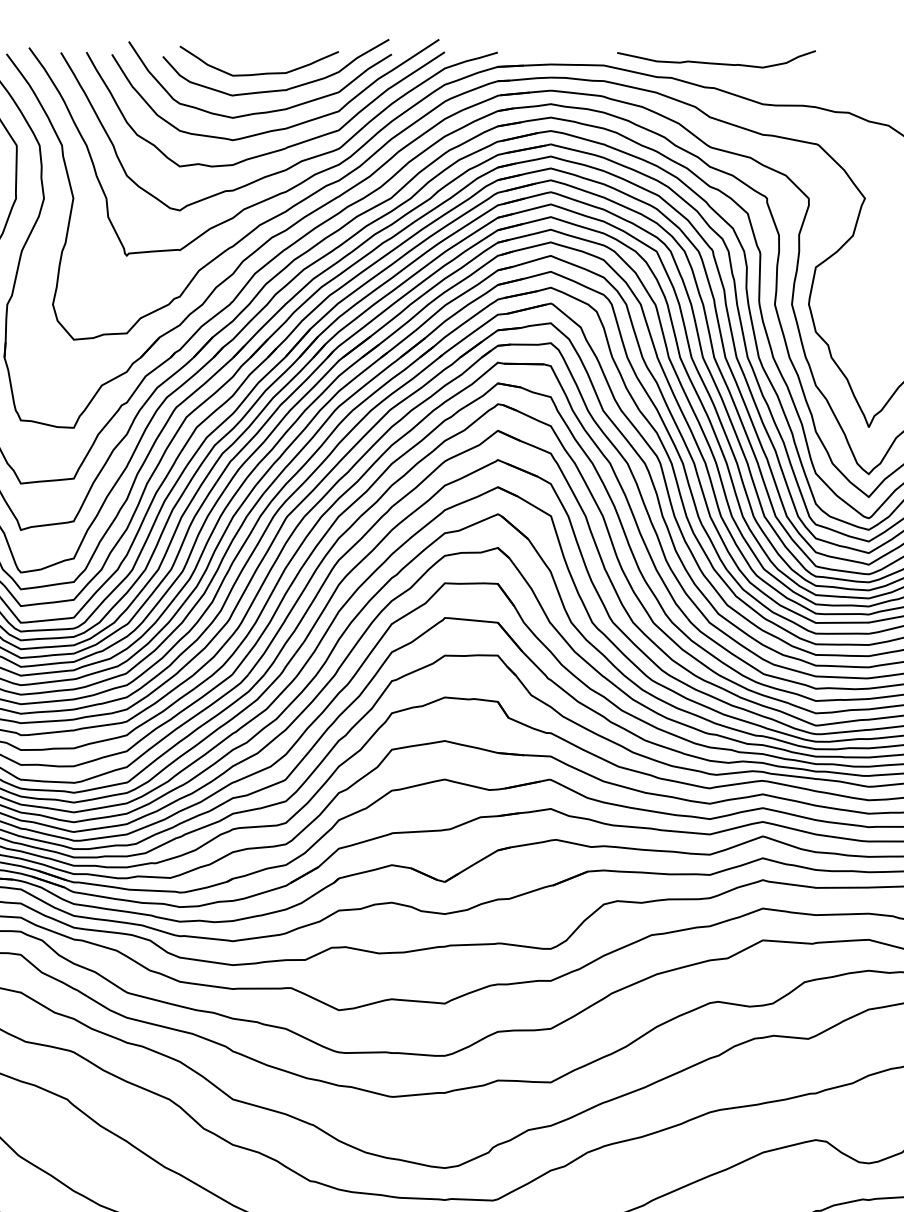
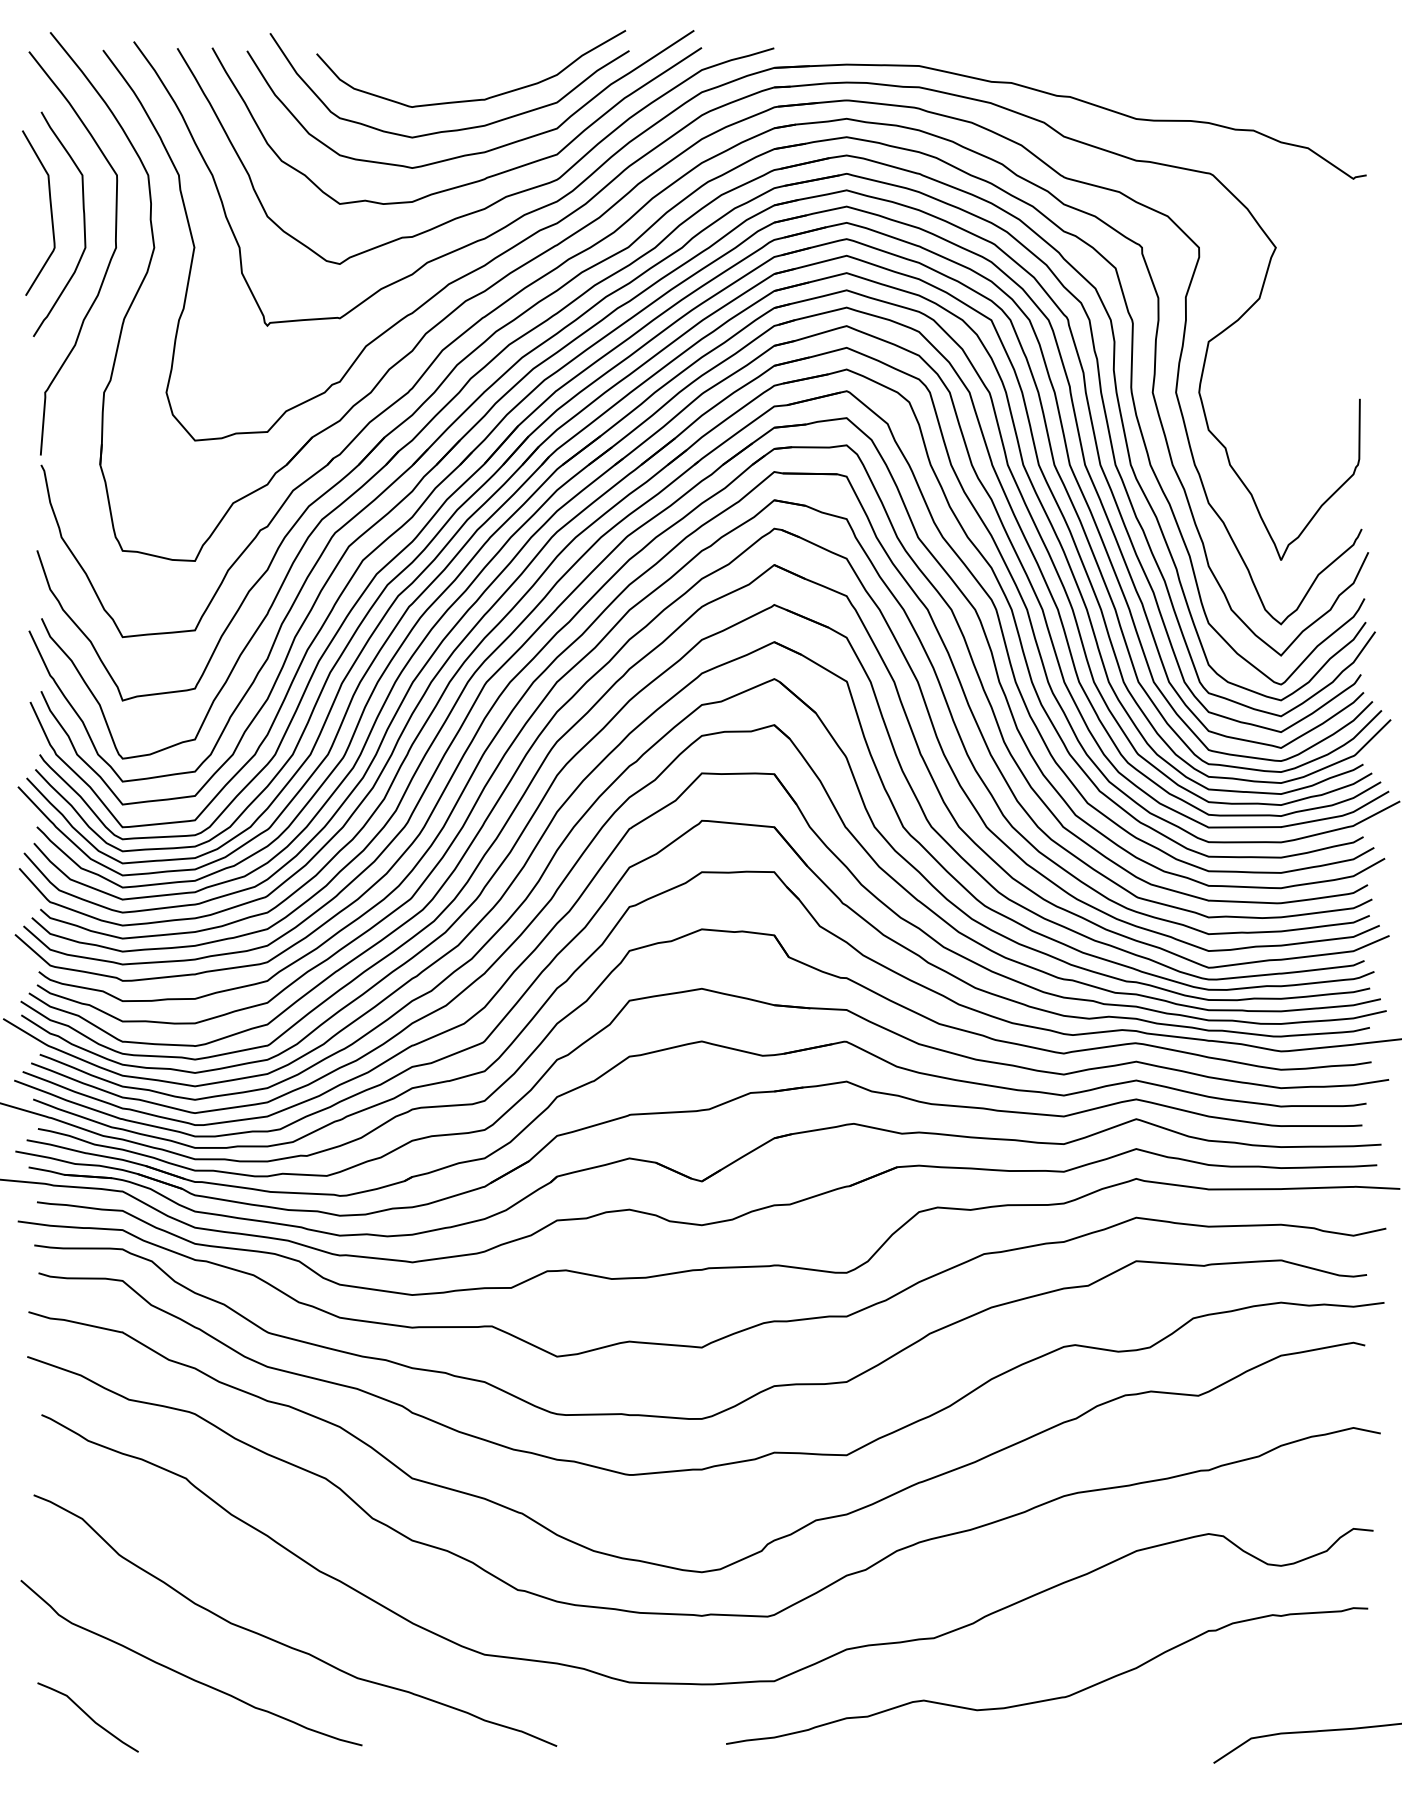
curve: (716, 62) -> (1072, 62), removed
curve: (261, 73) -> (451, 76), removed

